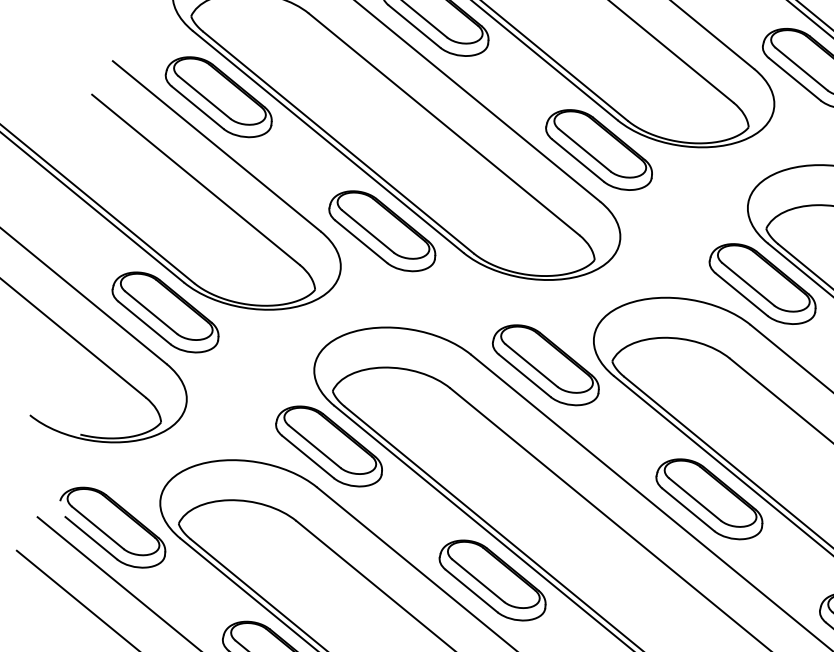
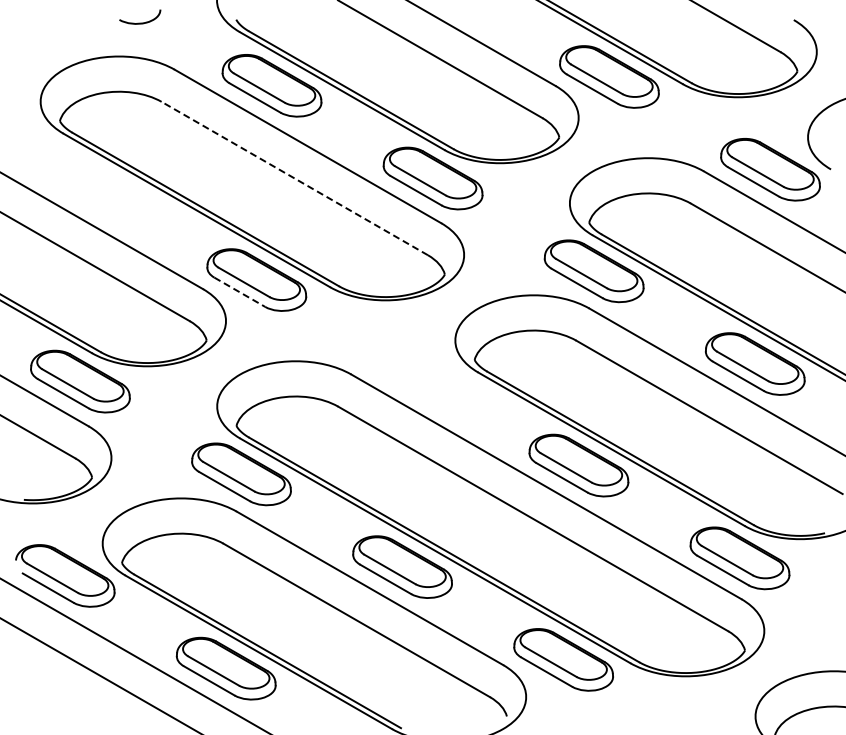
part: (218, 97) -> (95, 187), removed
line: (443, 124) -> (294, 178), solid -> dashed
line: (362, 242) -> (240, 292), solid -> dashed
part: (545, 364) -> (417, 372), removed

